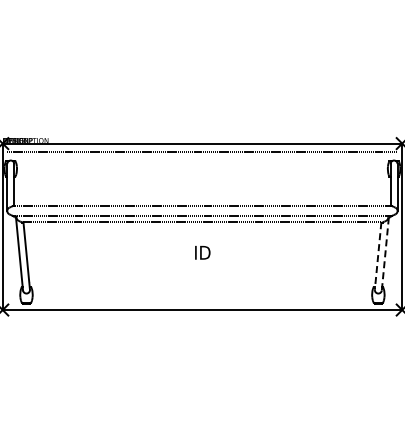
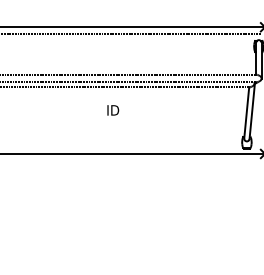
line: (385, 253) -> (252, 110), dashed -> solid
line: (378, 255) -> (247, 112), dashed -> solid

